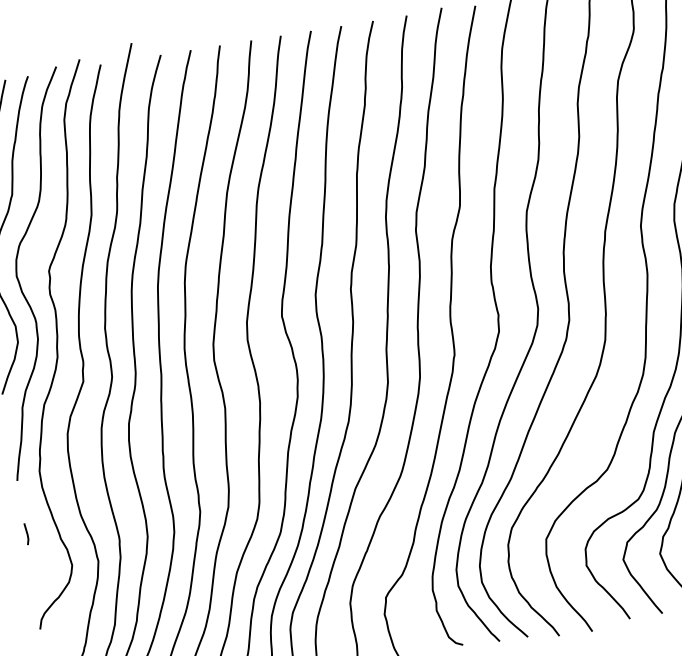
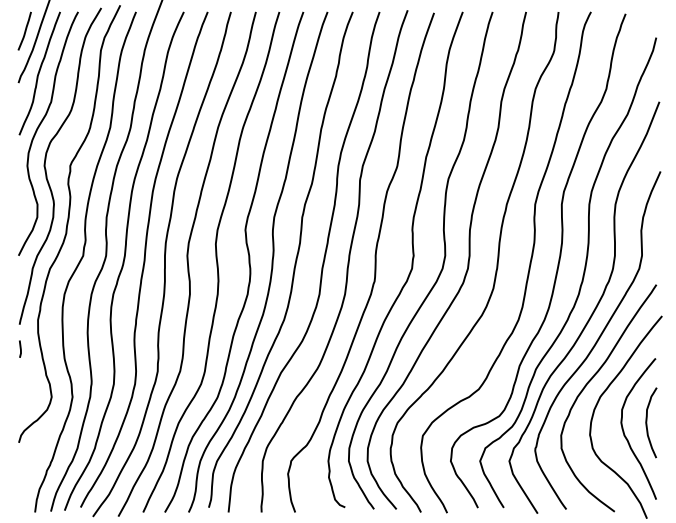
line: (26, 533) -> (20, 348), moved

